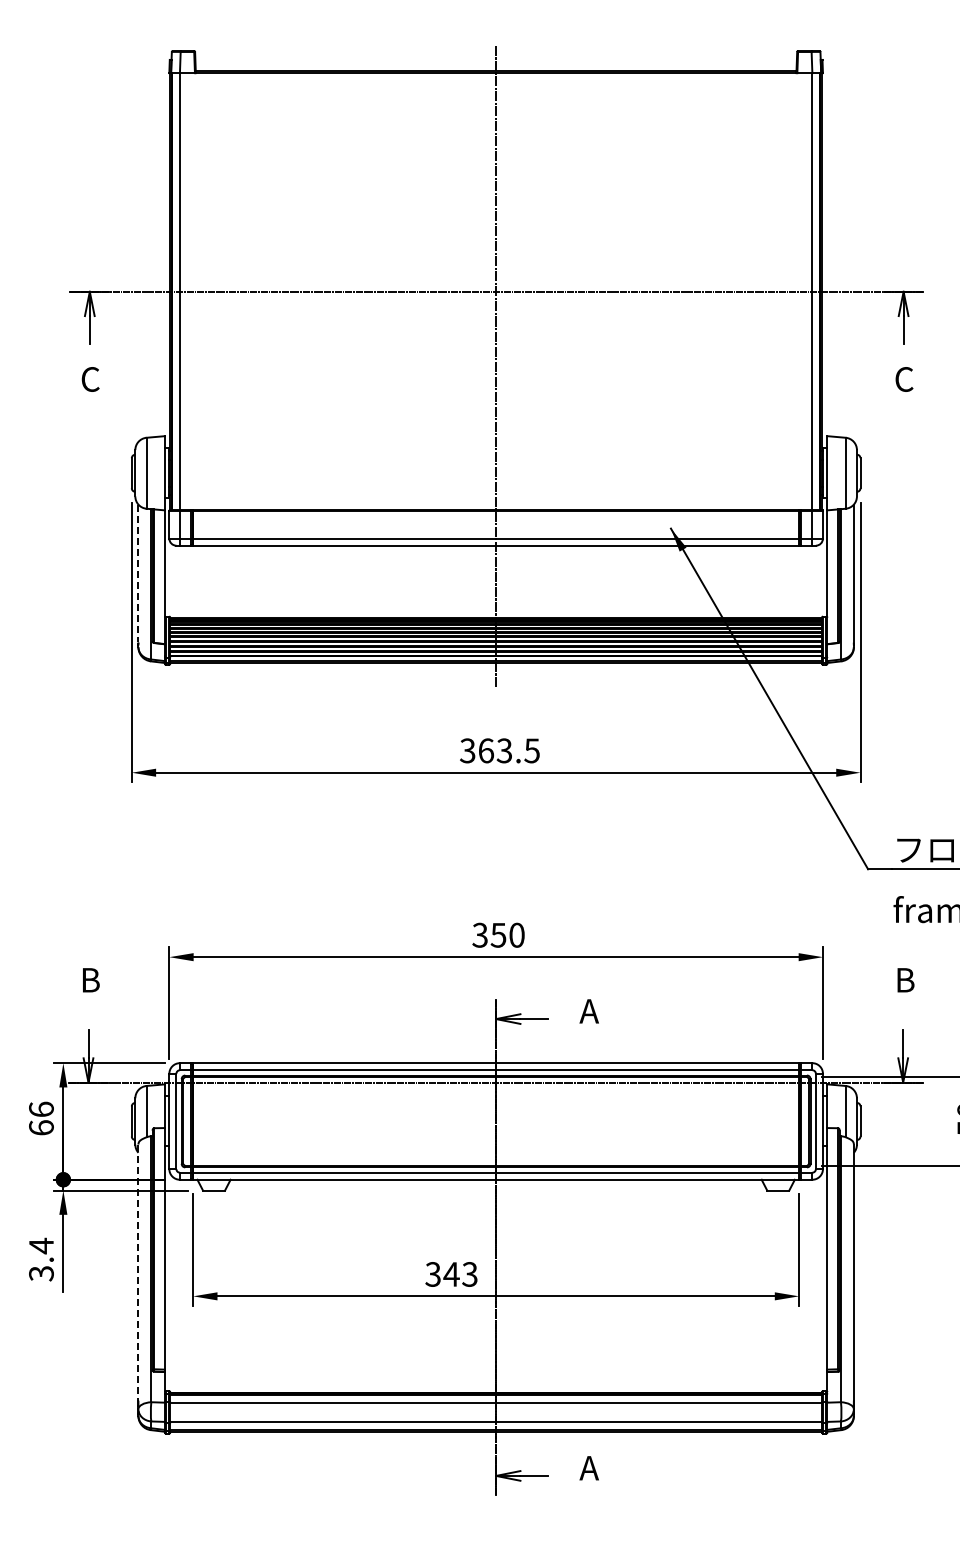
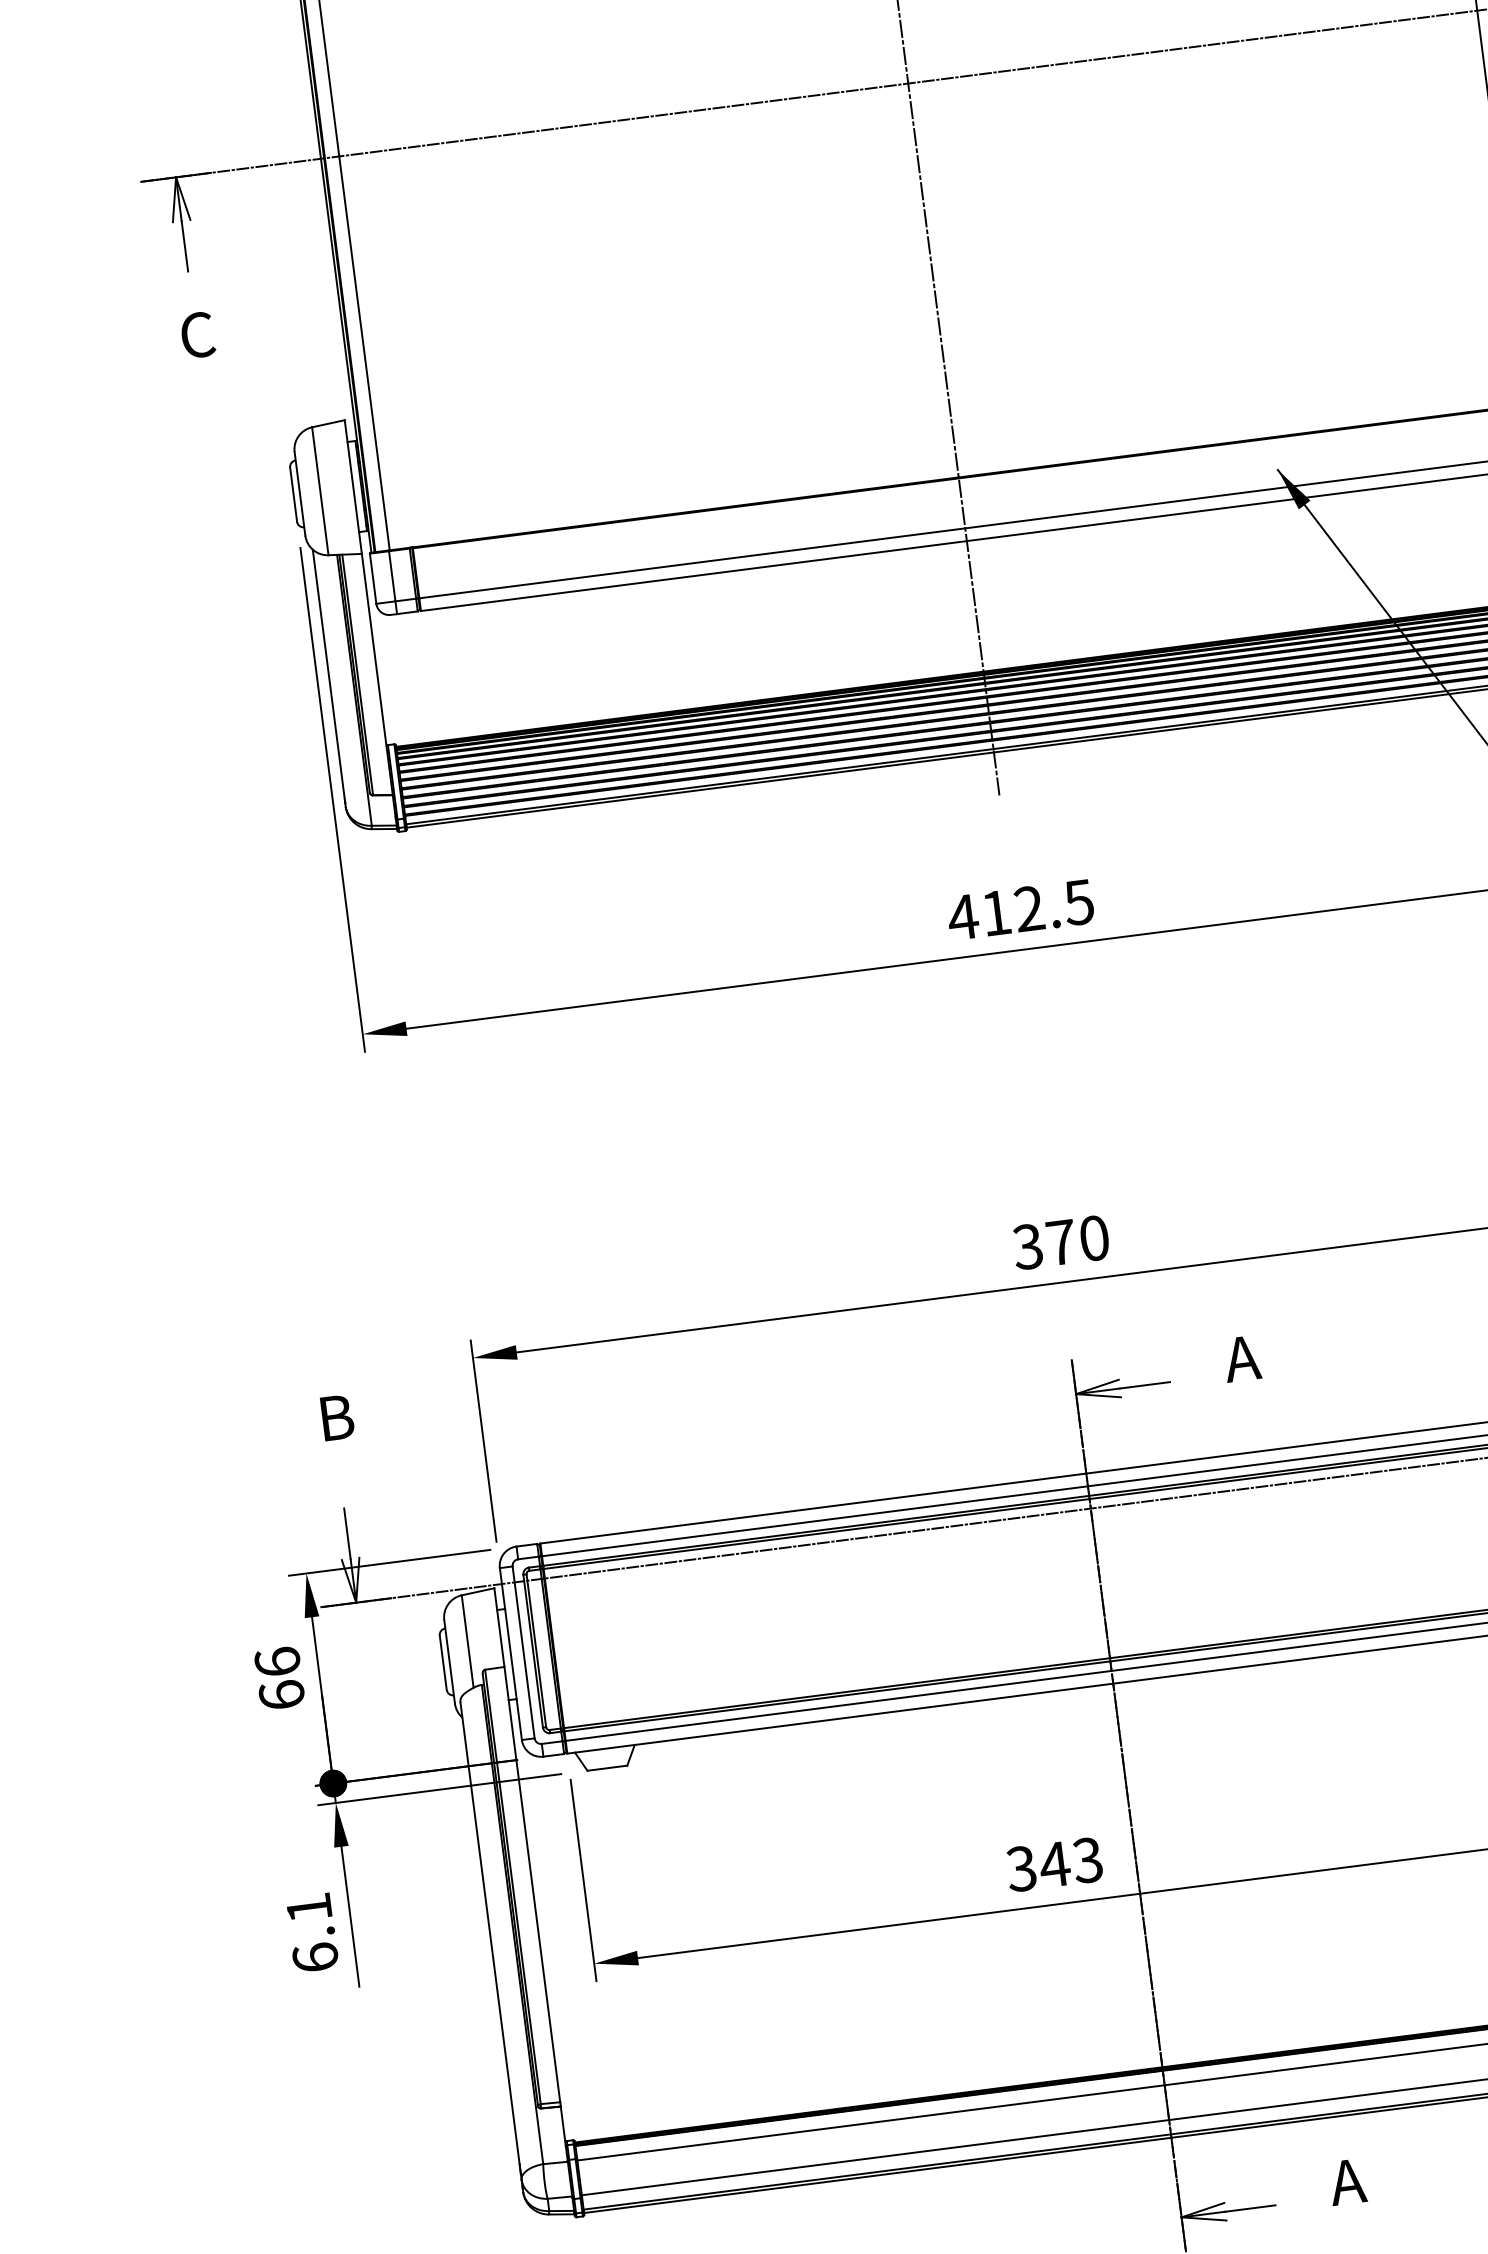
line: (138, 573) -> (328, 673), dashed -> solid
text: (485, 750) -> (994, 912), 363.5 -> 412.5
text: (498, 935) -> (1061, 1242), 350 -> 370
text: (41, 1259) -> (312, 1932), 3.4 -> 6.1
line: (138, 1273) -> (490, 1935), dashed -> solid

